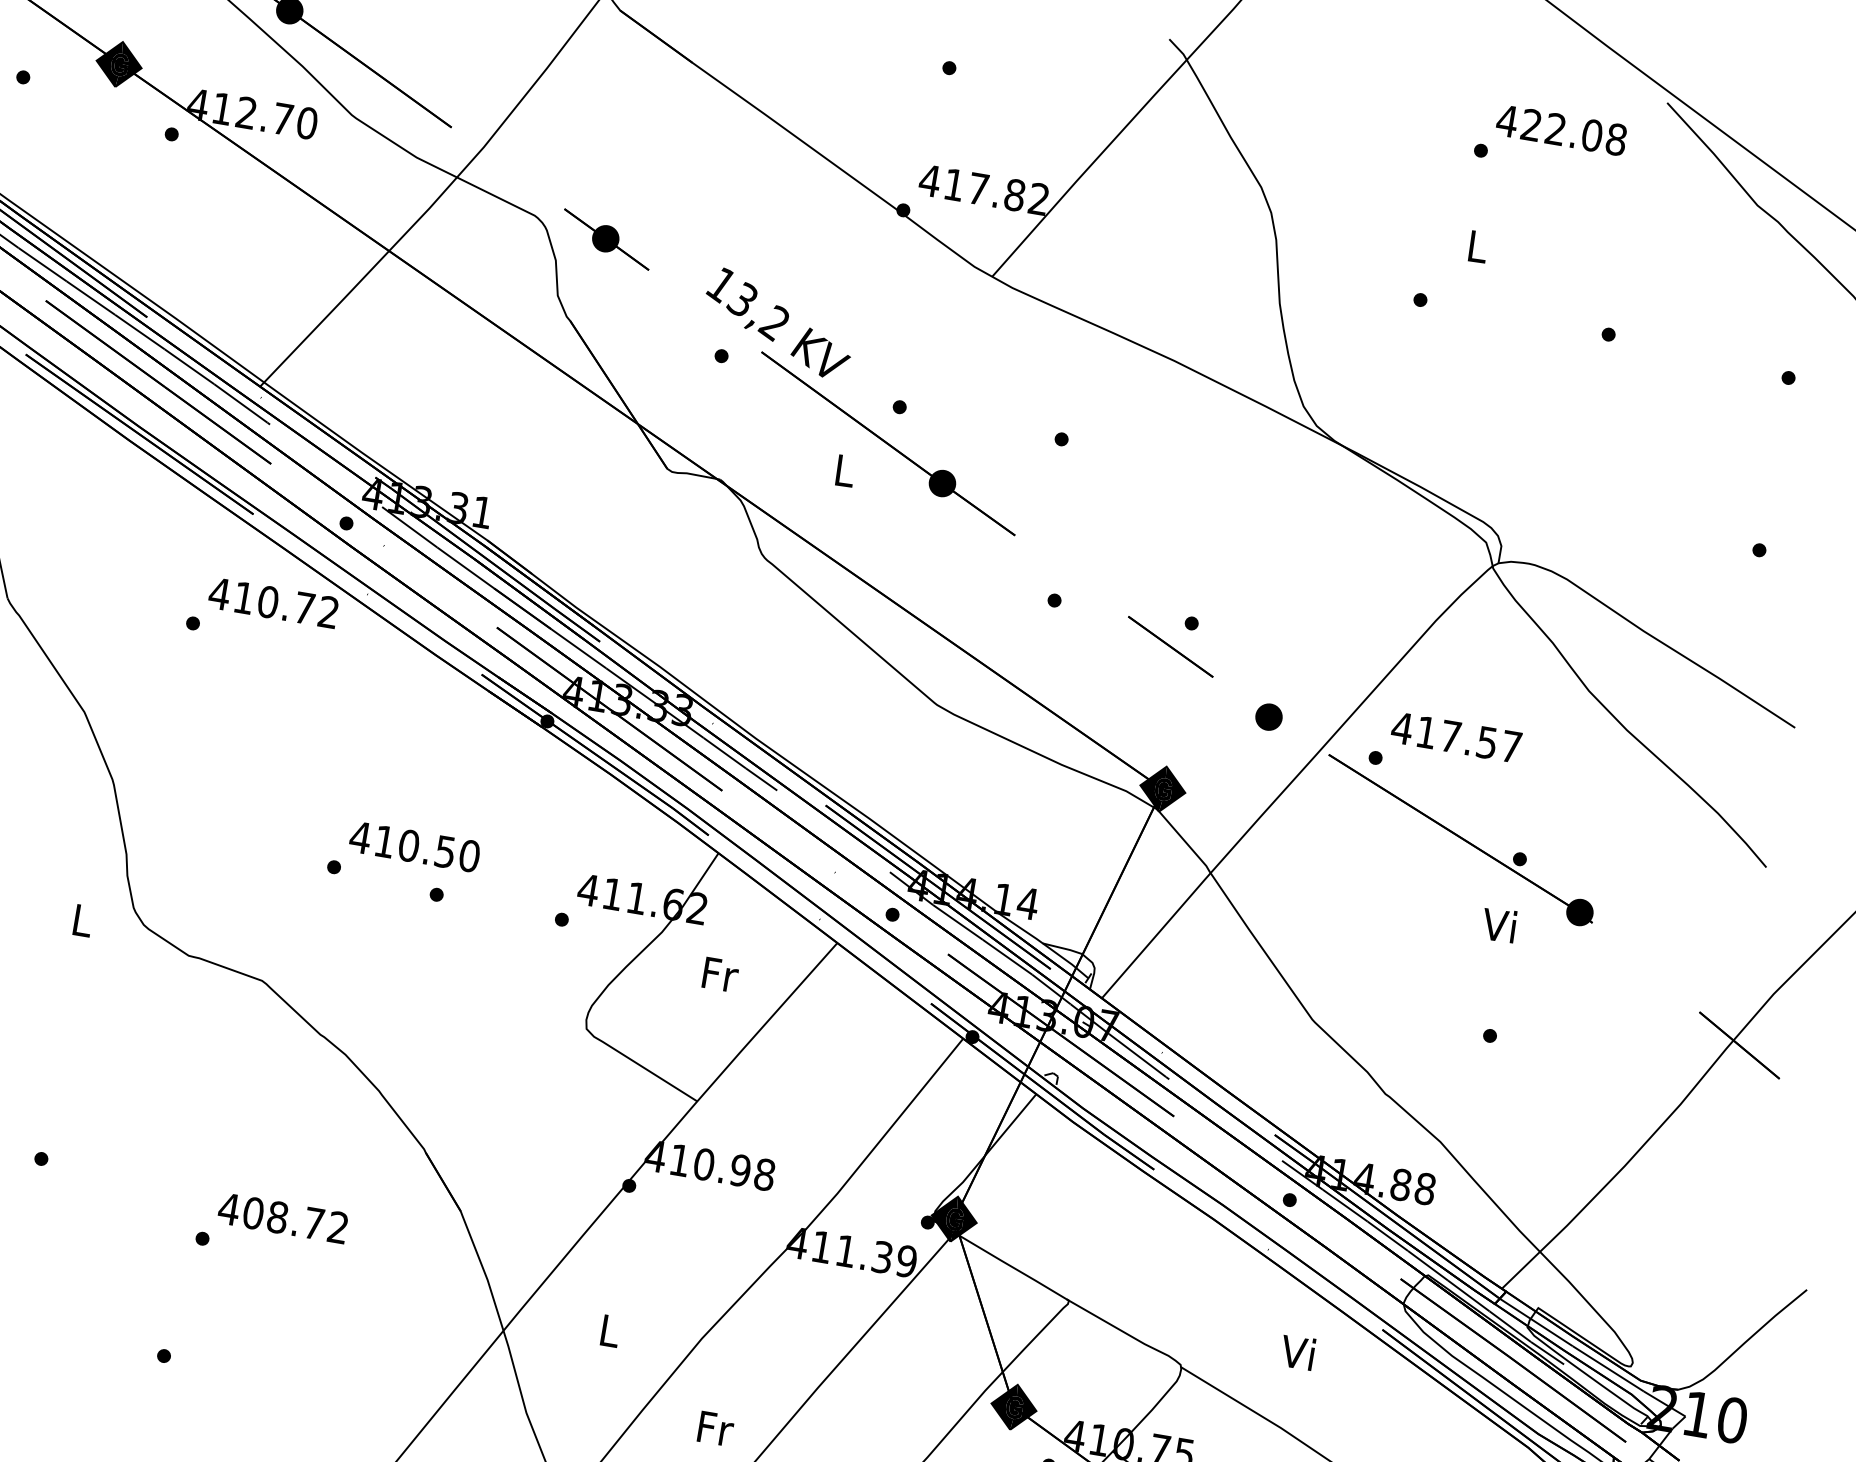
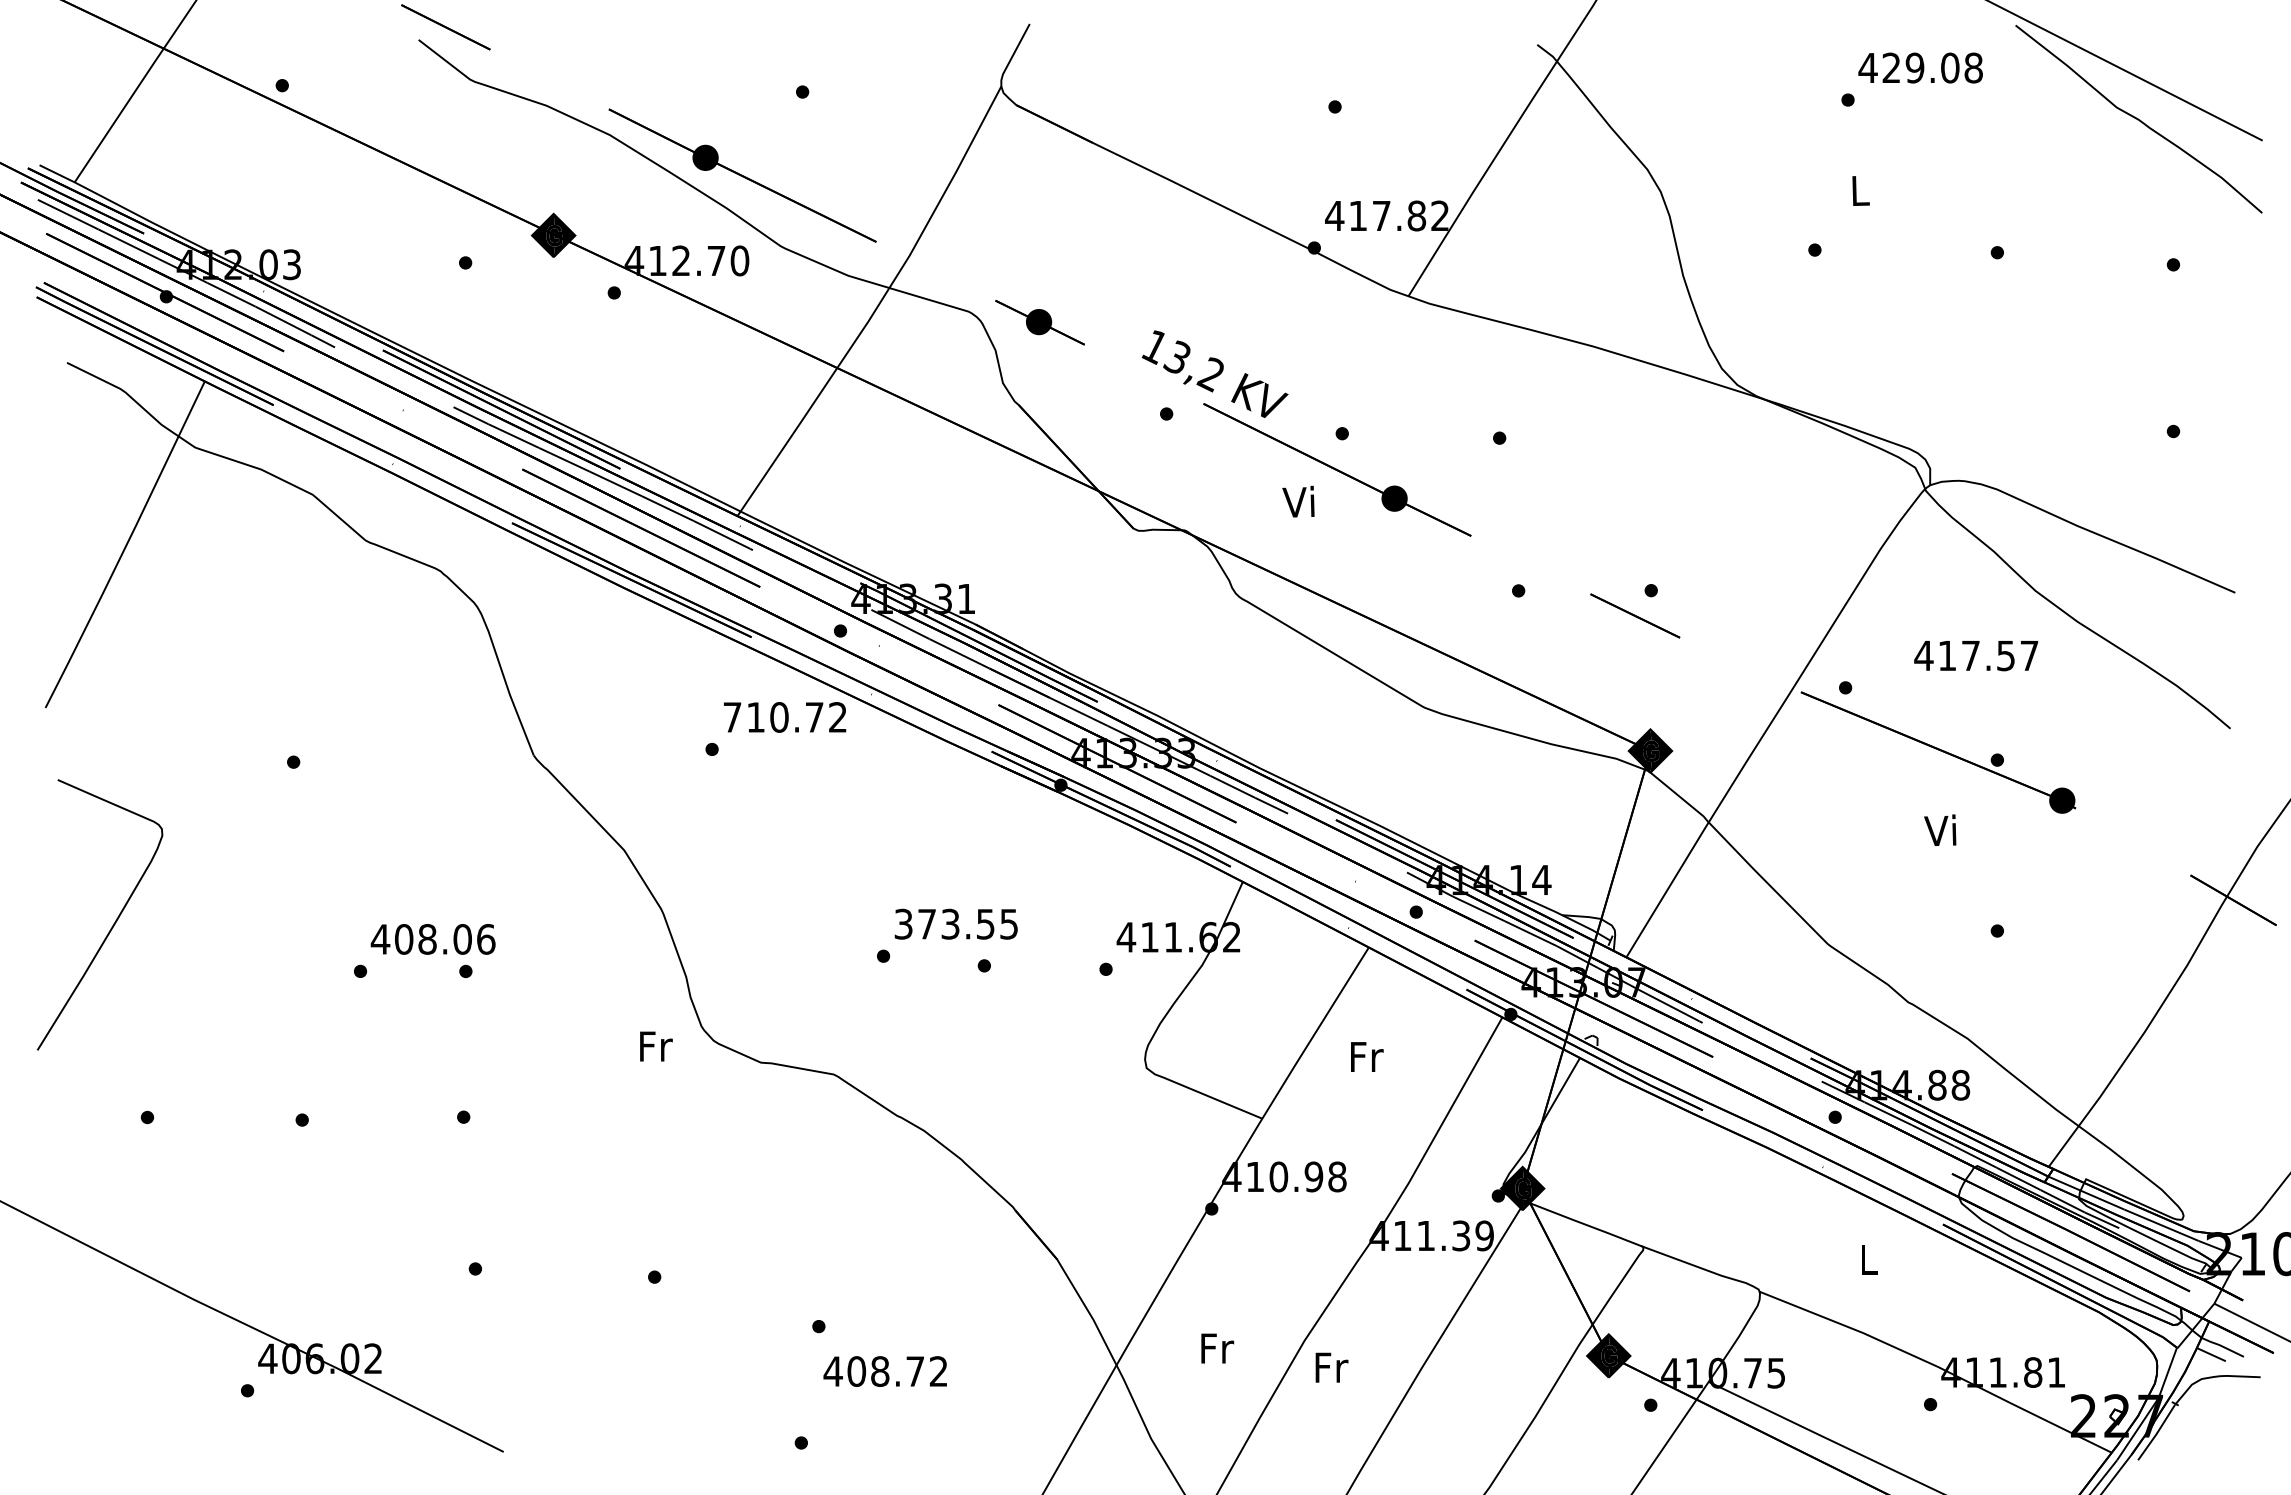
text: (1555, 128) -> (1914, 67), 422.08 -> 429.08
text: (842, 469) -> (1298, 501), L -> Vi
text: (219, 593) -> (732, 717), 410.72 -> 710.72
part: (1268, 717) -> (1738, 666), removed
text: (1456, 738) -> (1976, 656), moved
text: (414, 845) -> (955, 923), 410.50 -> 373.55
text: (83, 920) -> (656, 1046), L -> Fr
text: (1499, 924) -> (1940, 829), moved
text: (721, 974) -> (1367, 1056), moved
text: (282, 1218) -> (884, 1371), moved
text: (610, 1331) -> (1217, 1348), L -> Fr
text: (1297, 1351) -> (1866, 1258), Vi -> L
text: (715, 1428) -> (1331, 1367), moved

